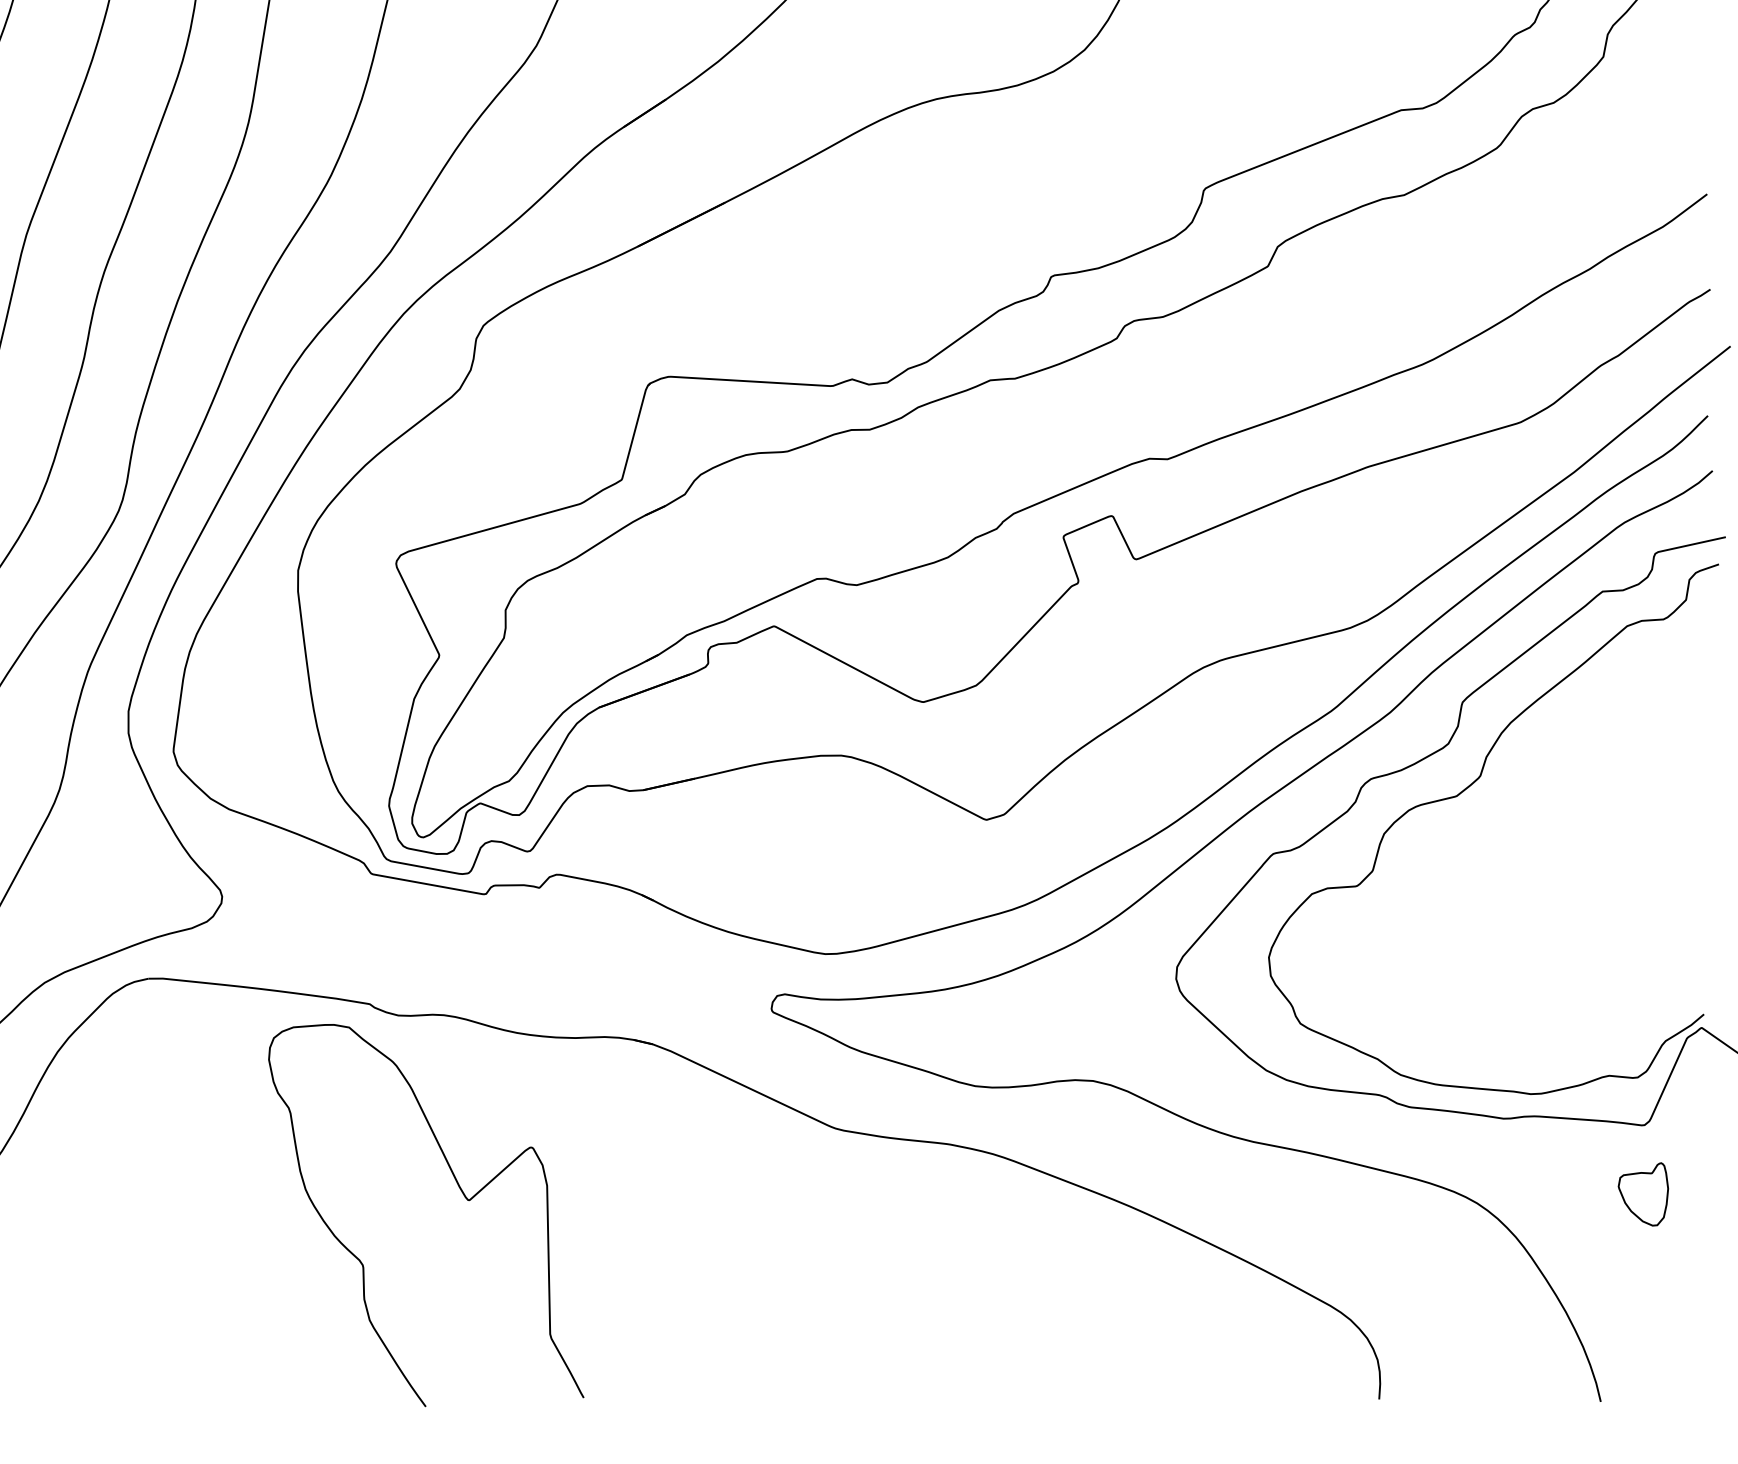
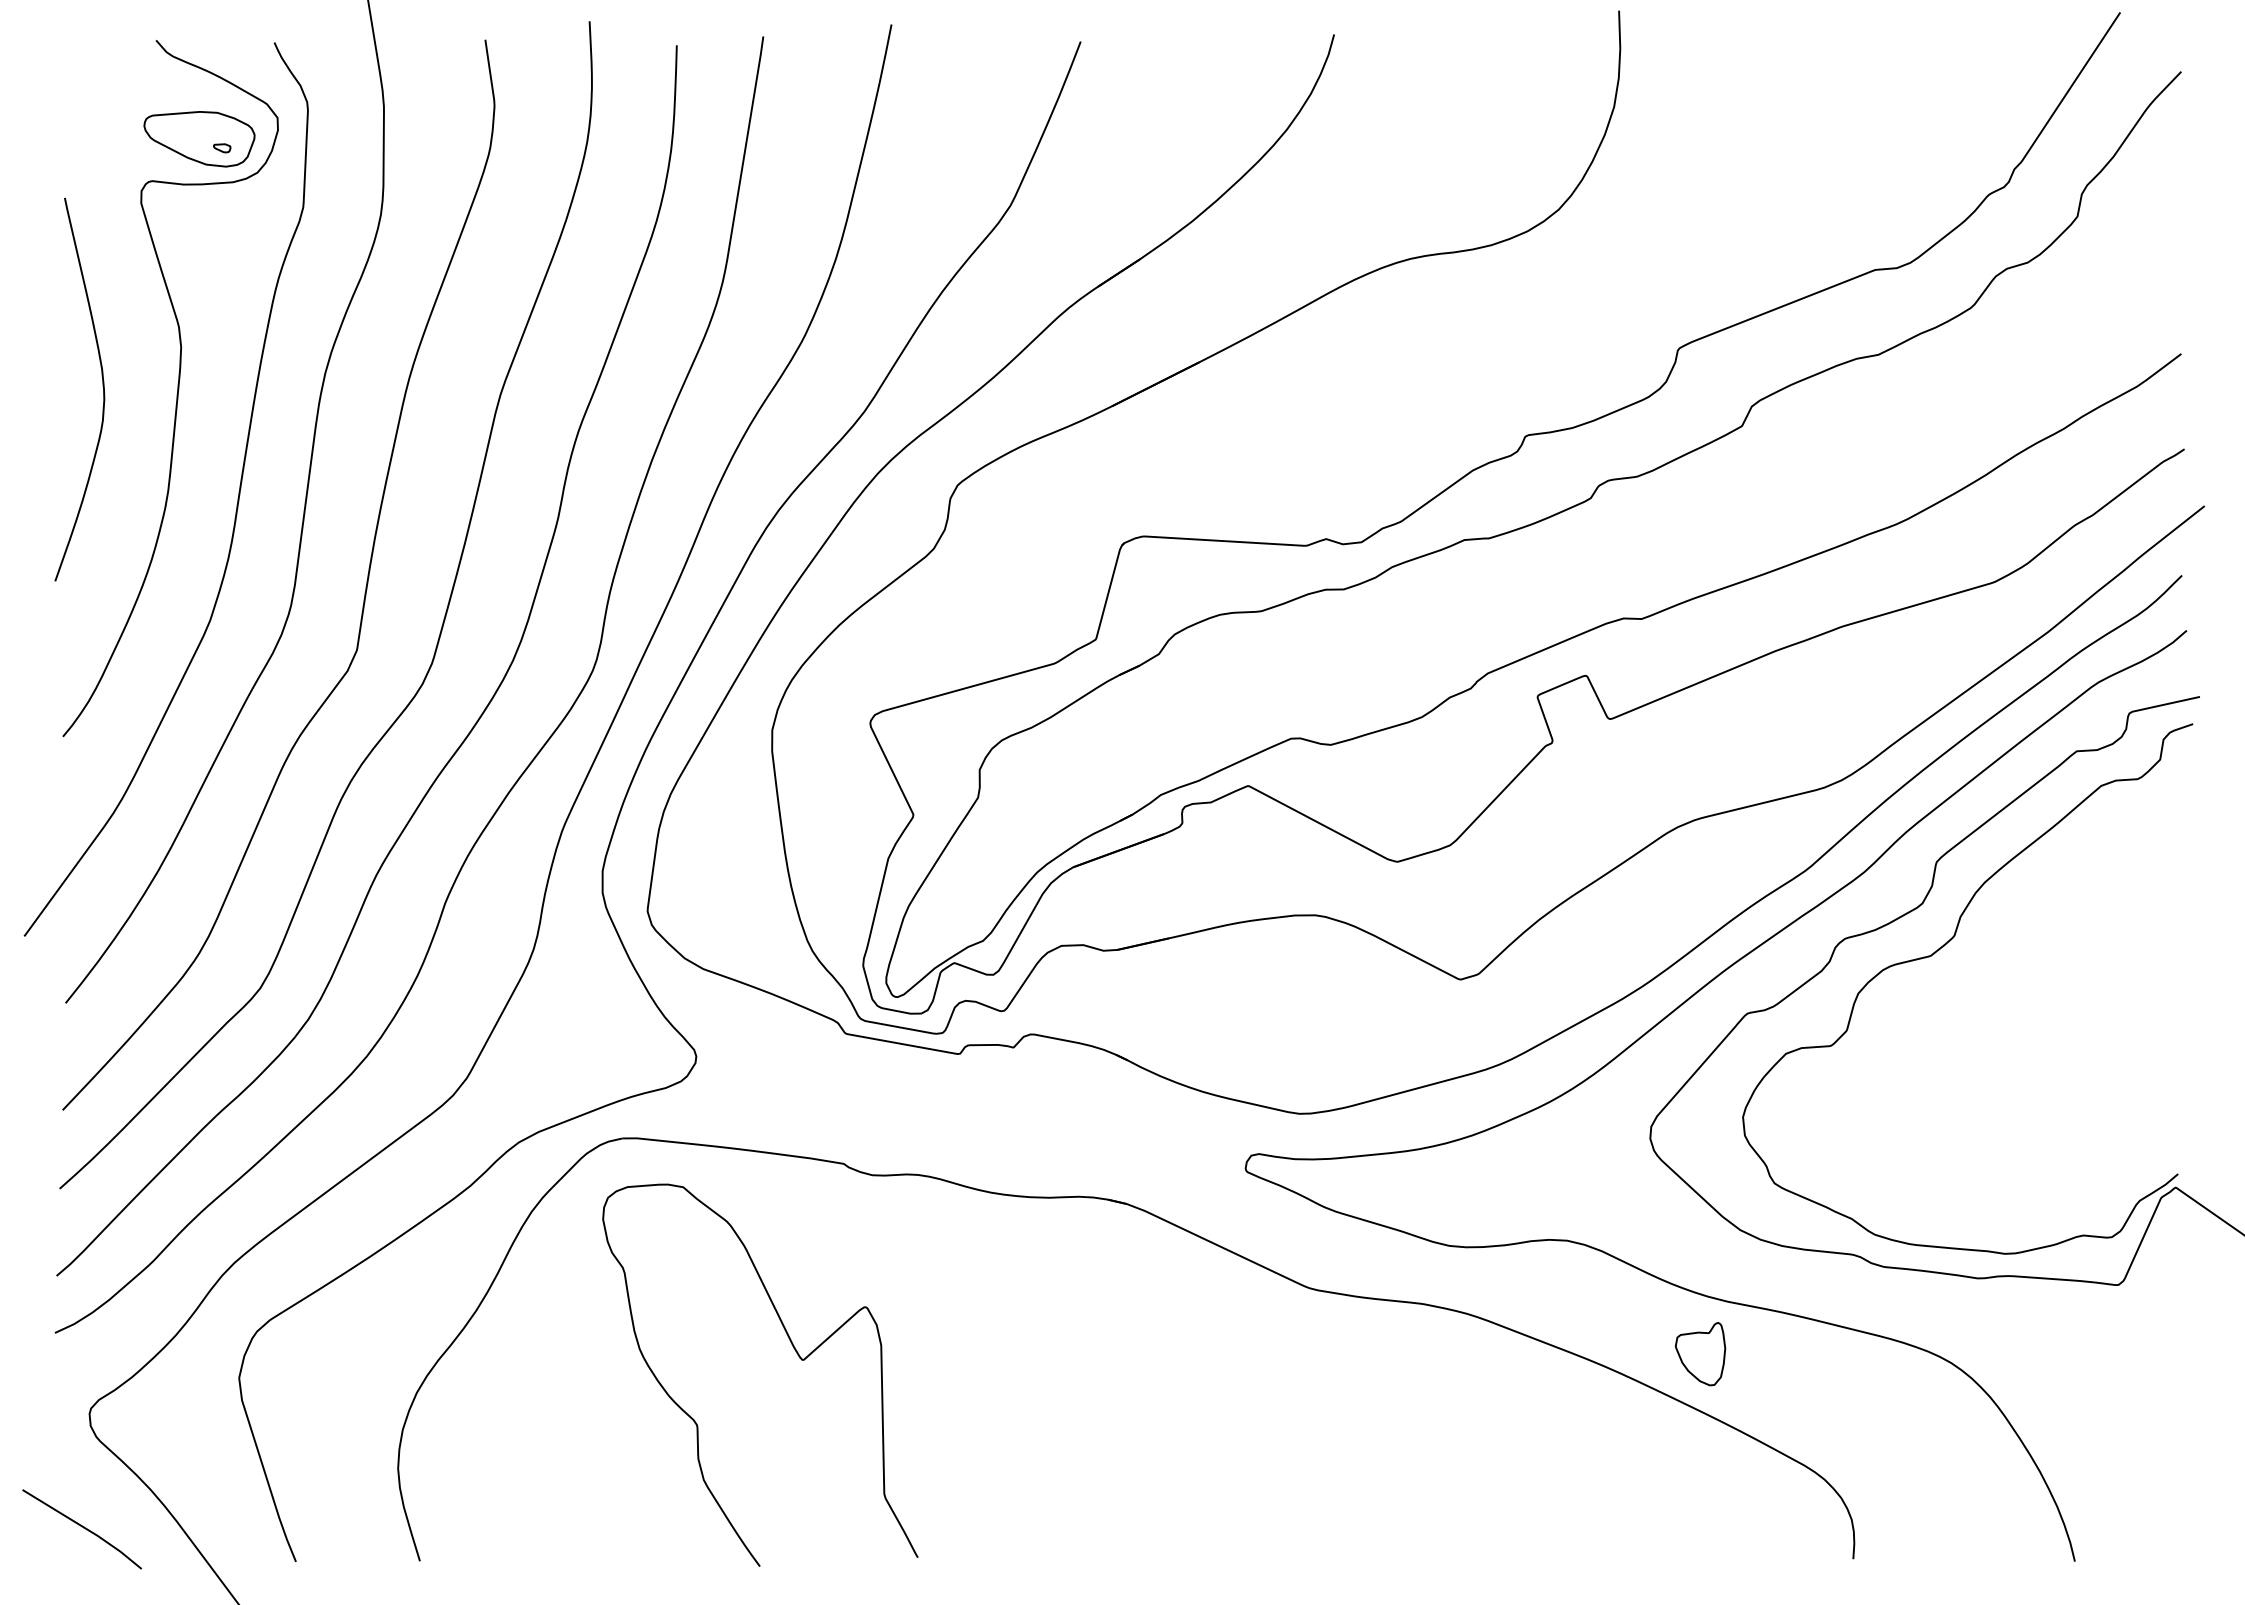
part: (1643, 1194) -> (1700, 1354), moved
curve: (463, 1195) -> (797, 1355), moved

